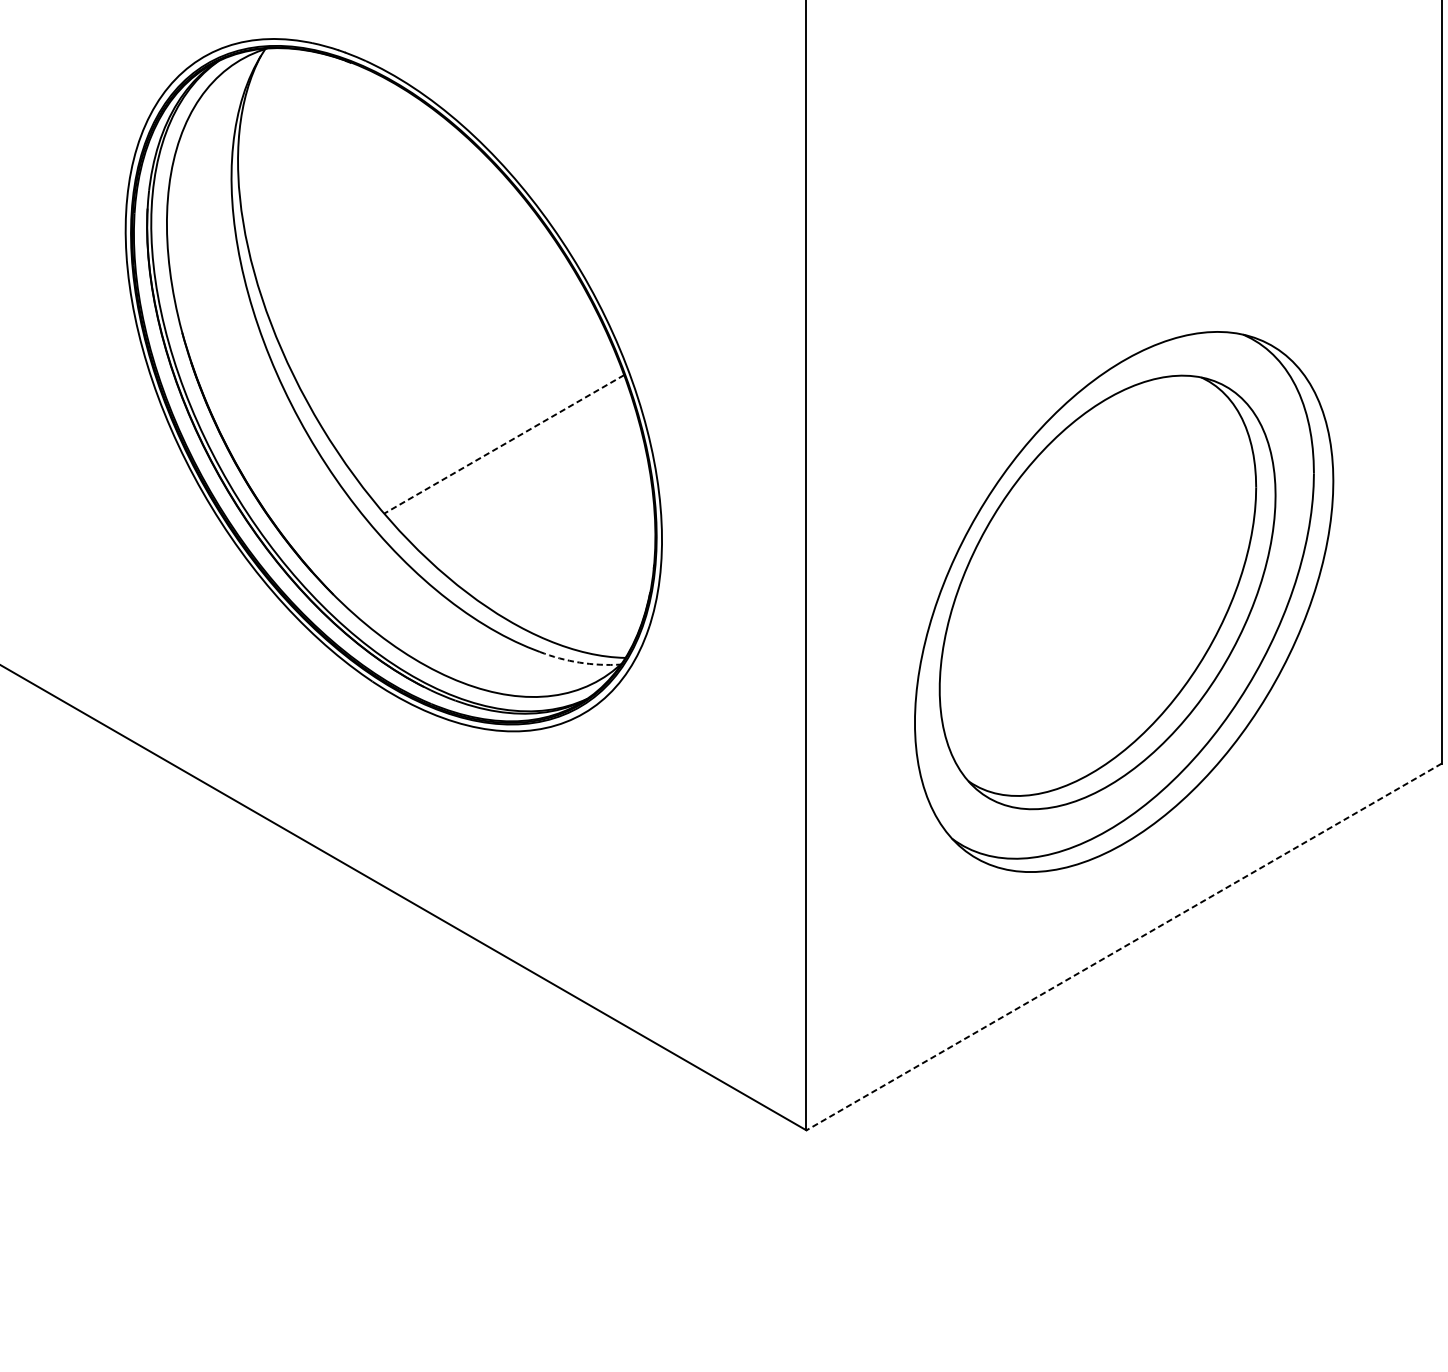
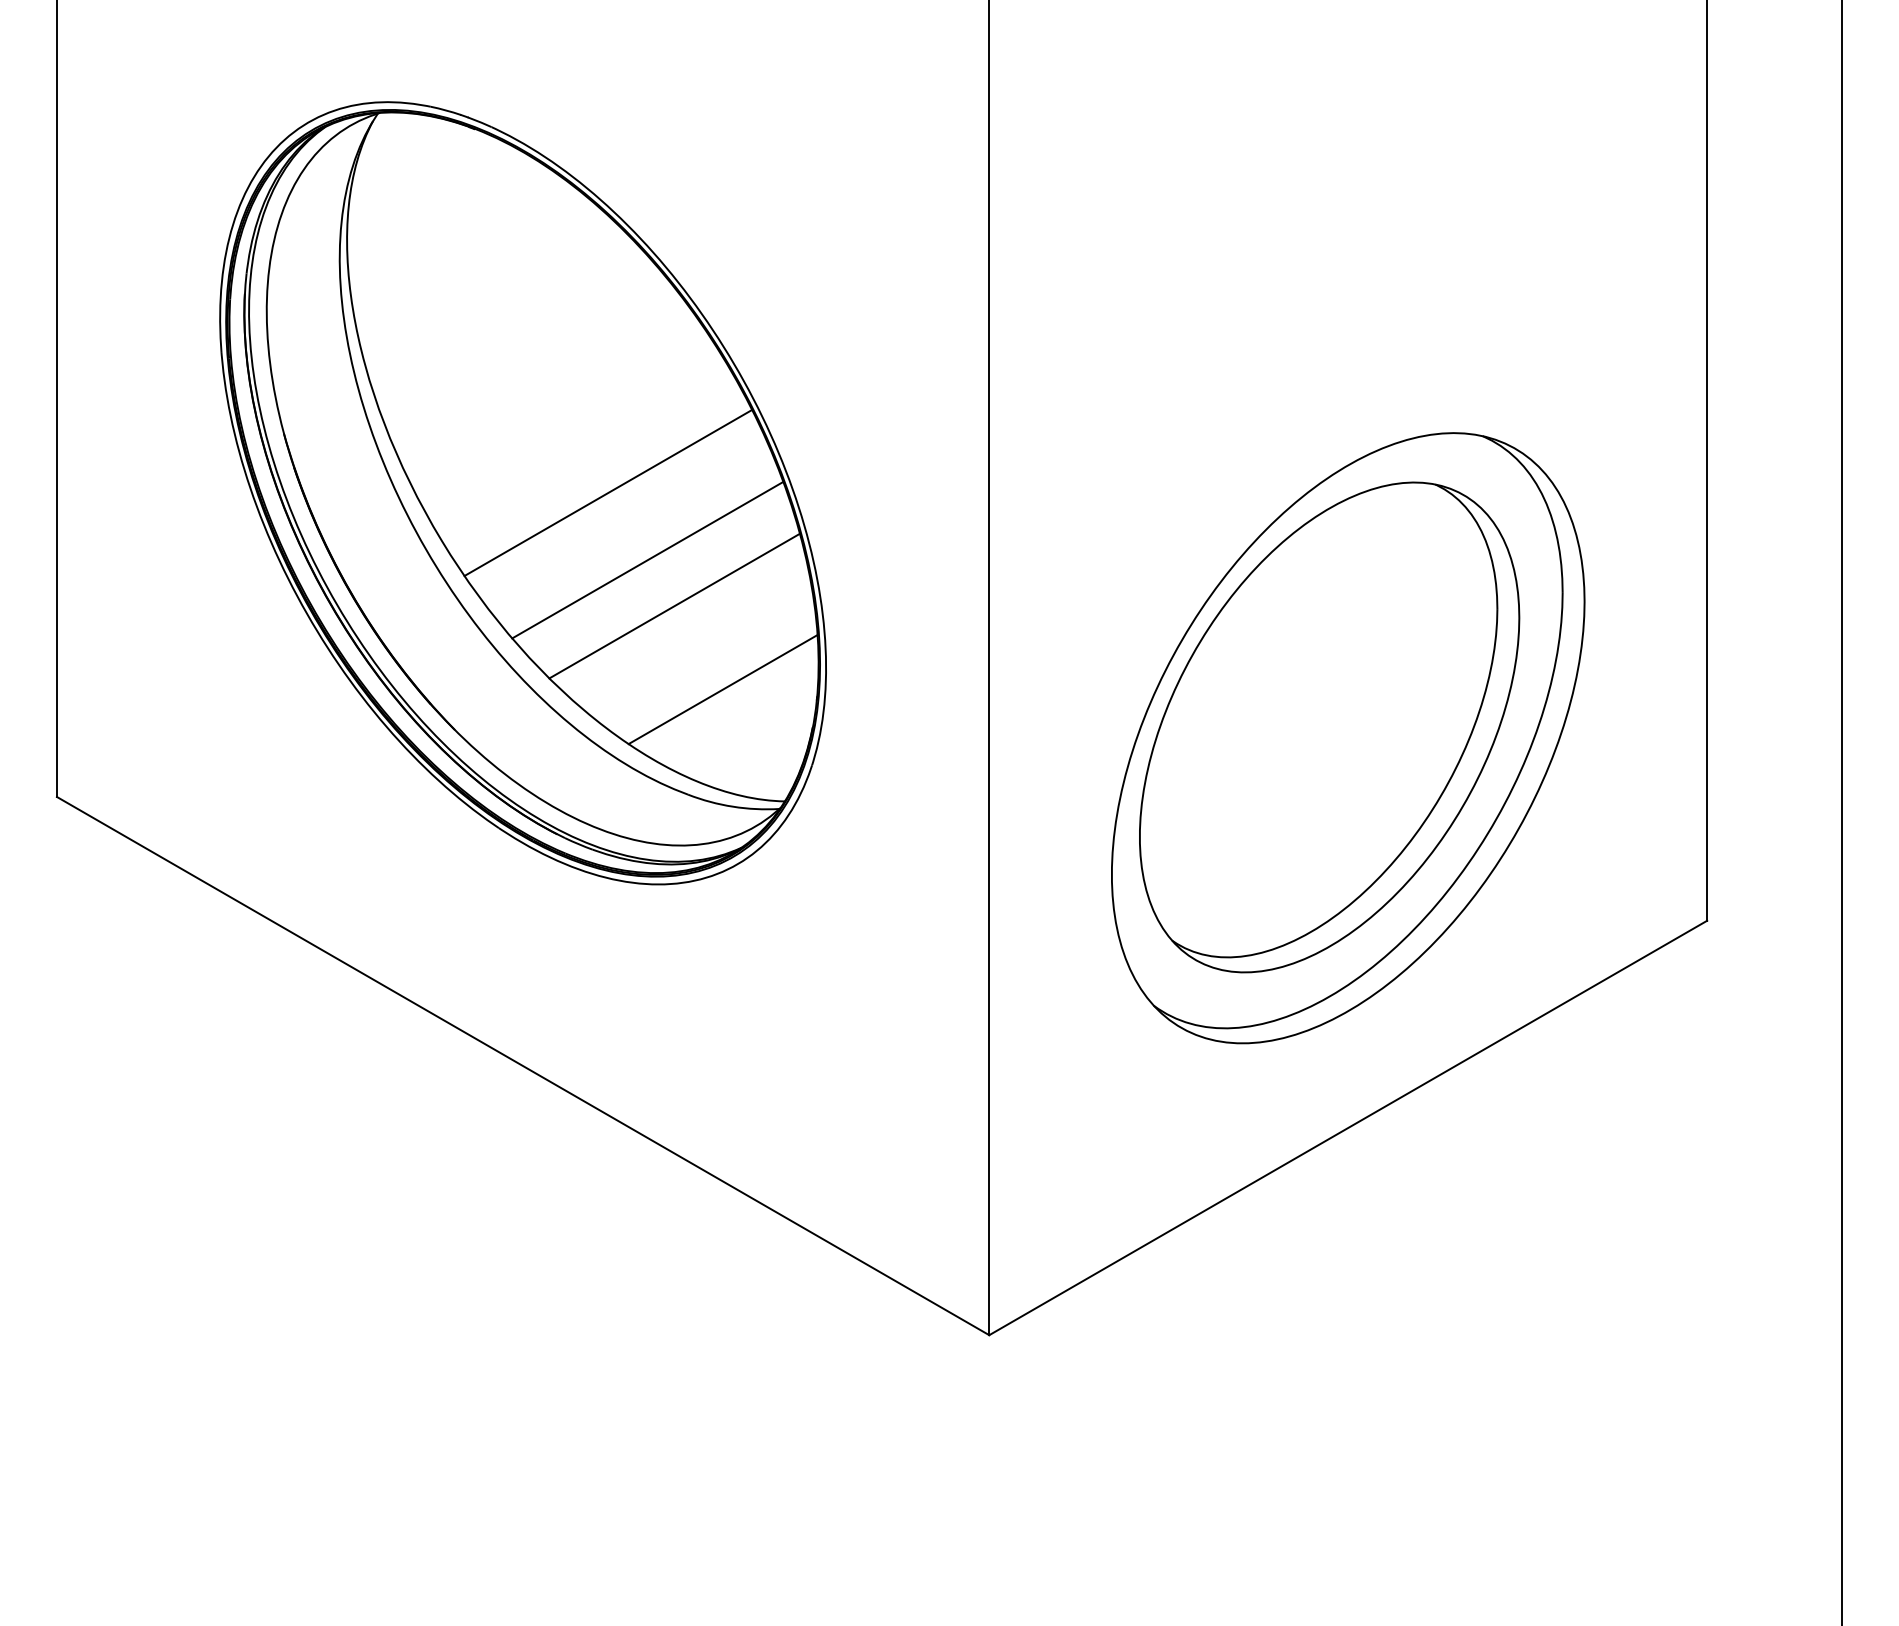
line: (469, 384) -> (608, 492), added
line: (503, 444) -> (647, 560), dashed -> solid
line: (527, 484) -> (674, 605), added
line: (570, 558) -> (722, 689), added
arc: (579, 662) -> (732, 806), dashed -> solid
line: (1123, 947) -> (1347, 1128), dashed -> solid

